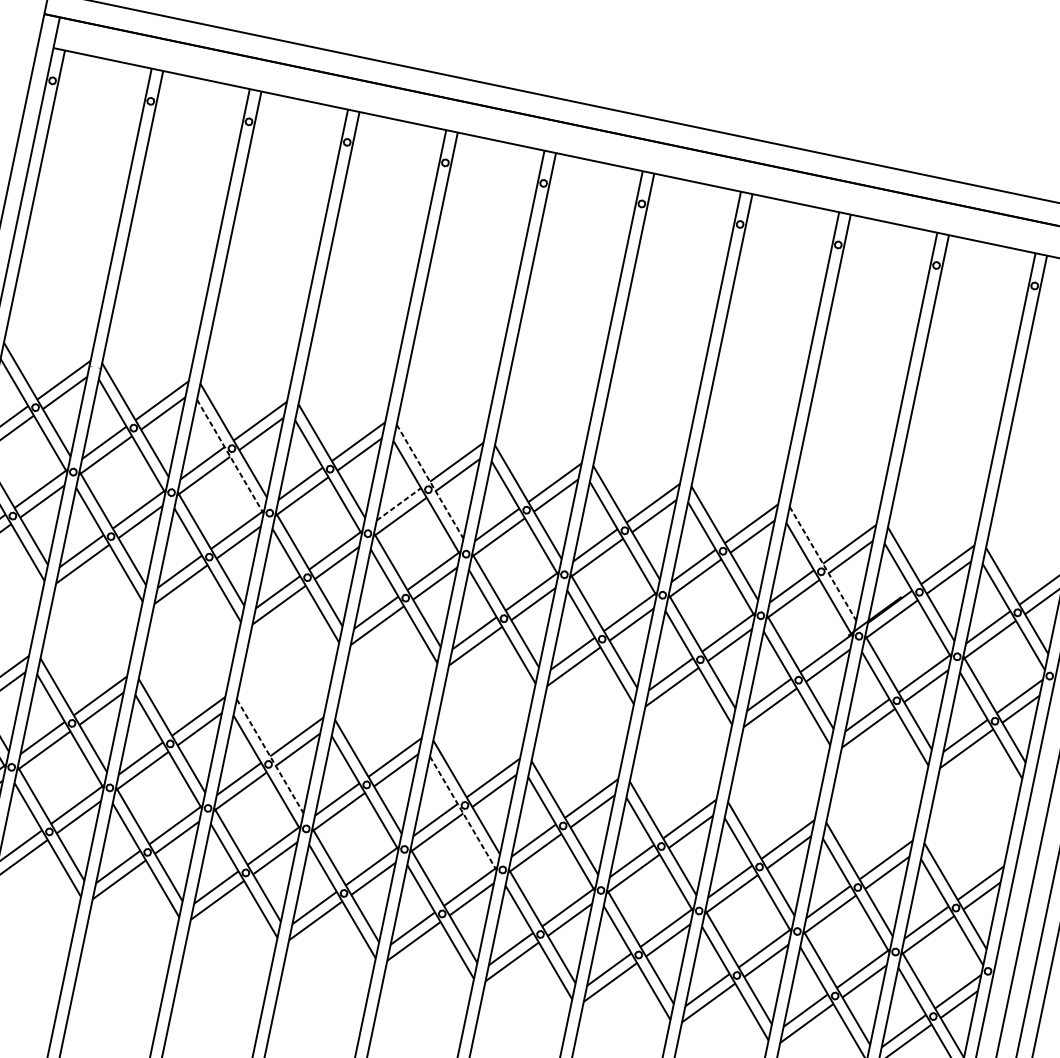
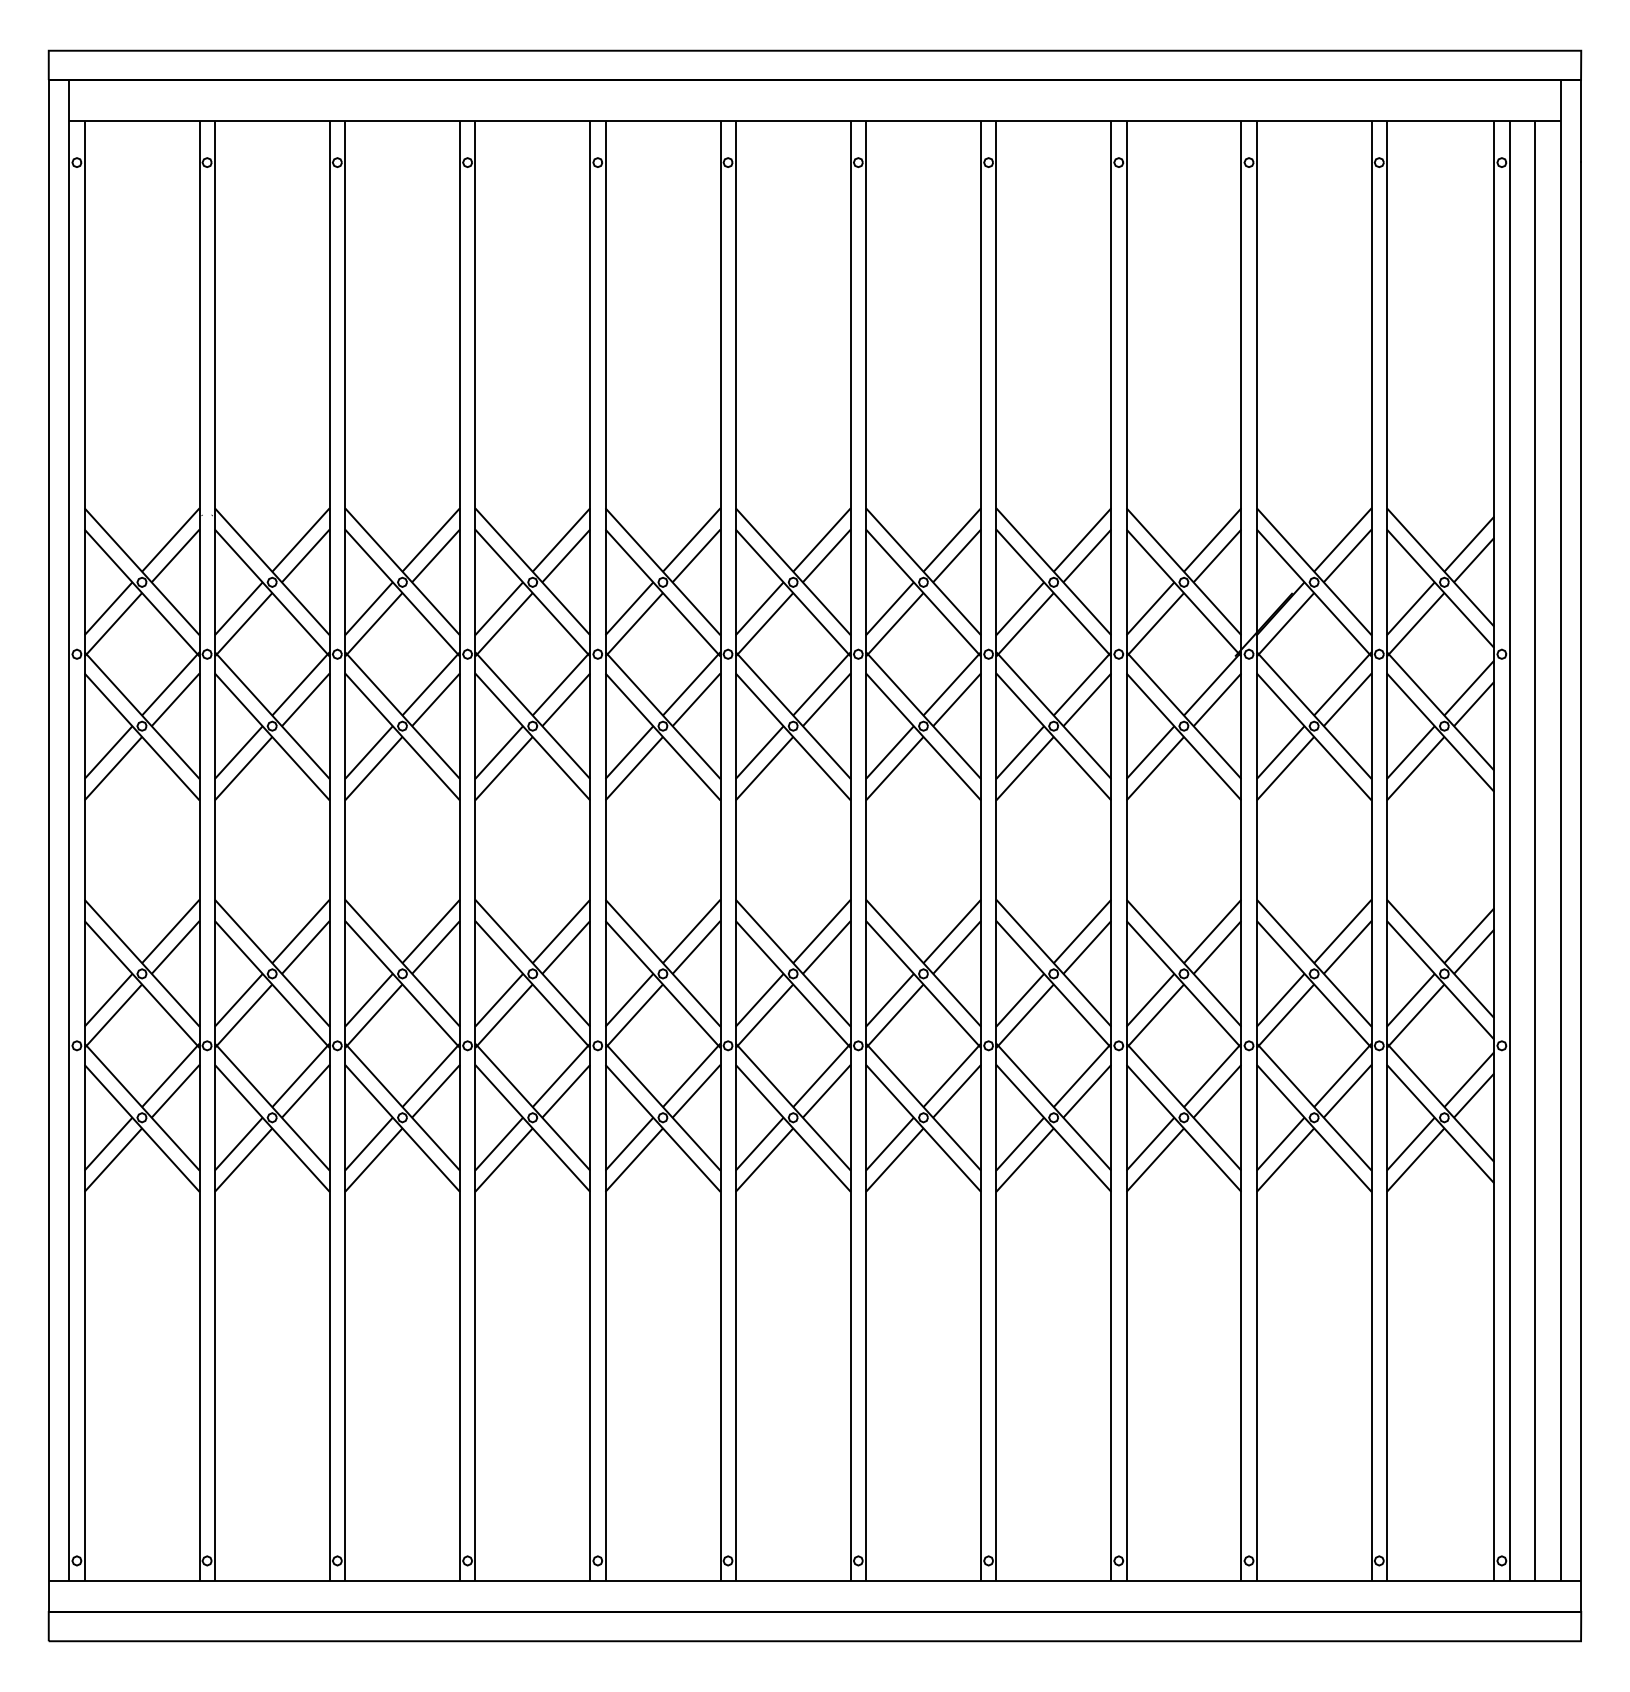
line: (230, 457) -> (402, 593), dashed -> solid
line: (430, 481) -> (663, 571), dashed -> solid
line: (399, 504) -> (629, 608), dashed -> solid
line: (822, 563) -> (1183, 571), dashed -> solid
line: (269, 756) -> (532, 963), dashed -> solid
line: (463, 813) -> (793, 984), dashed -> solid

